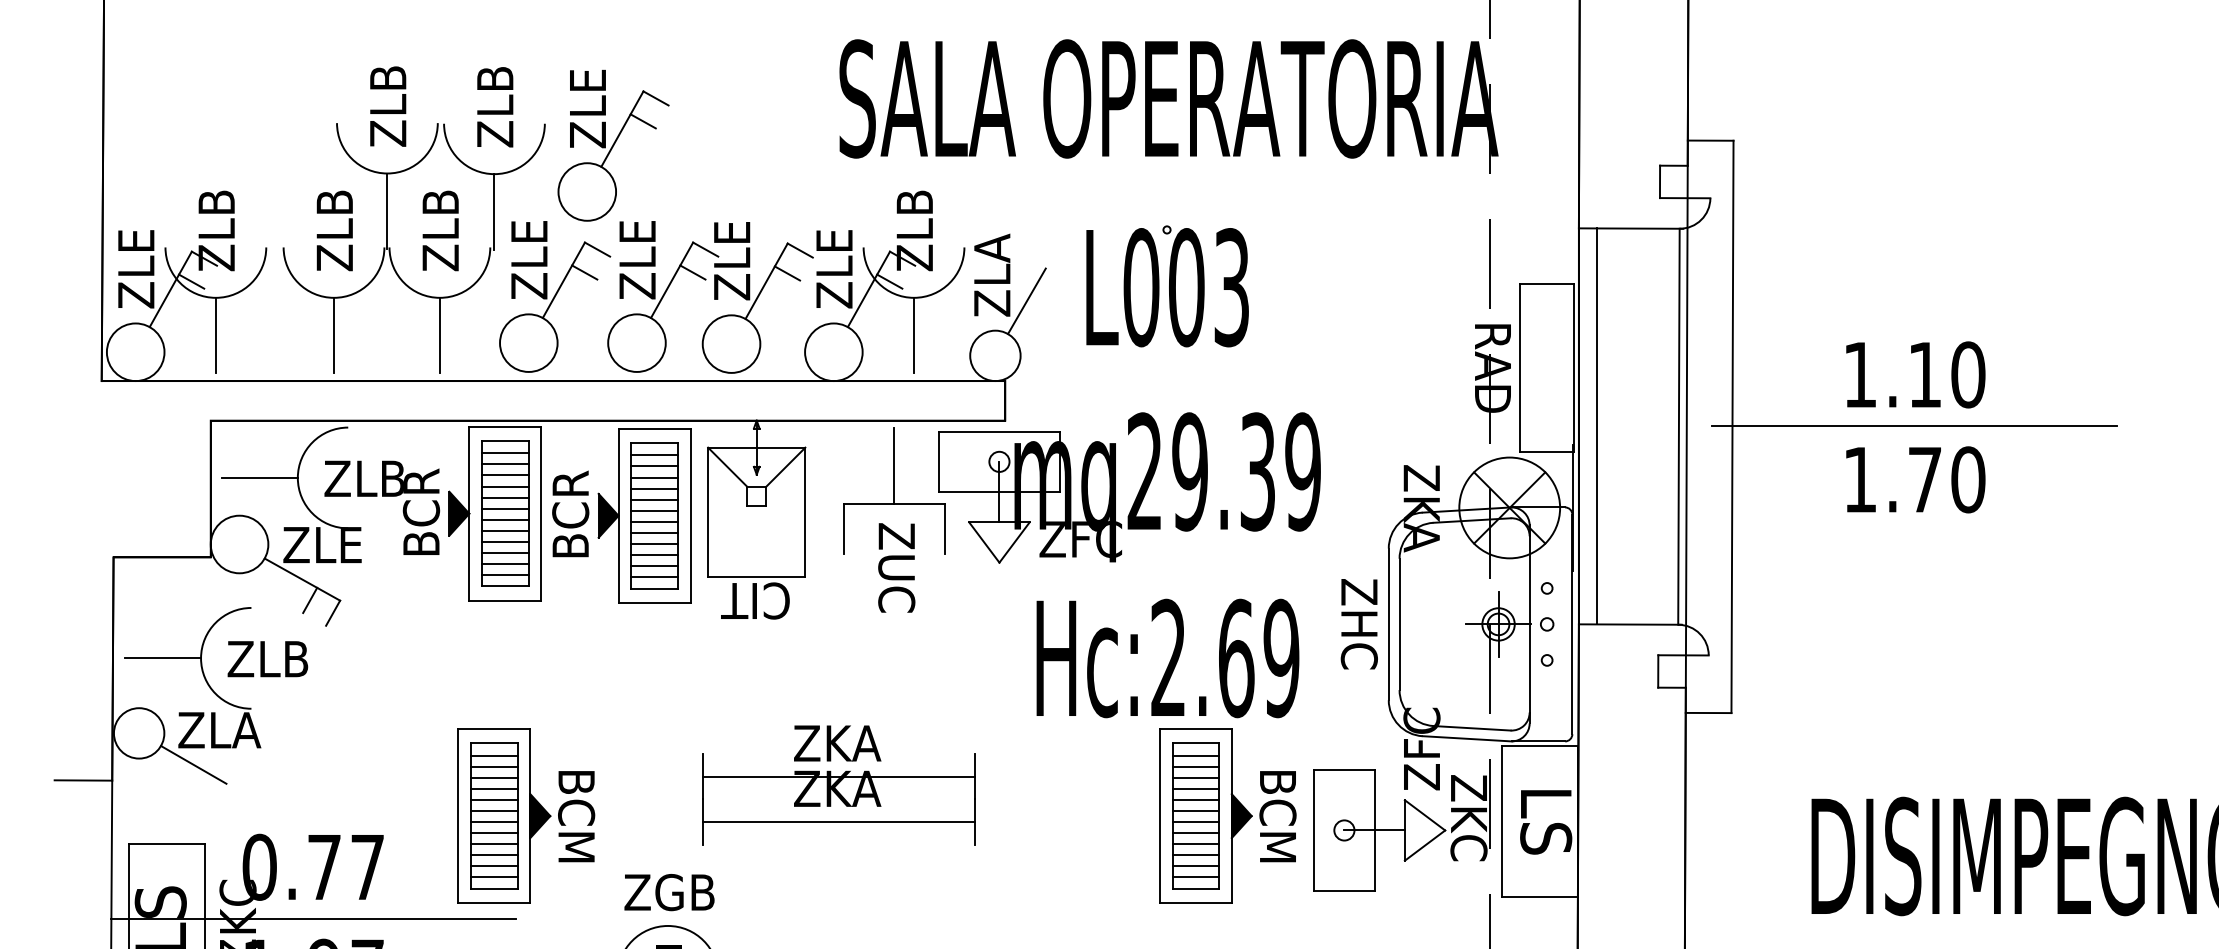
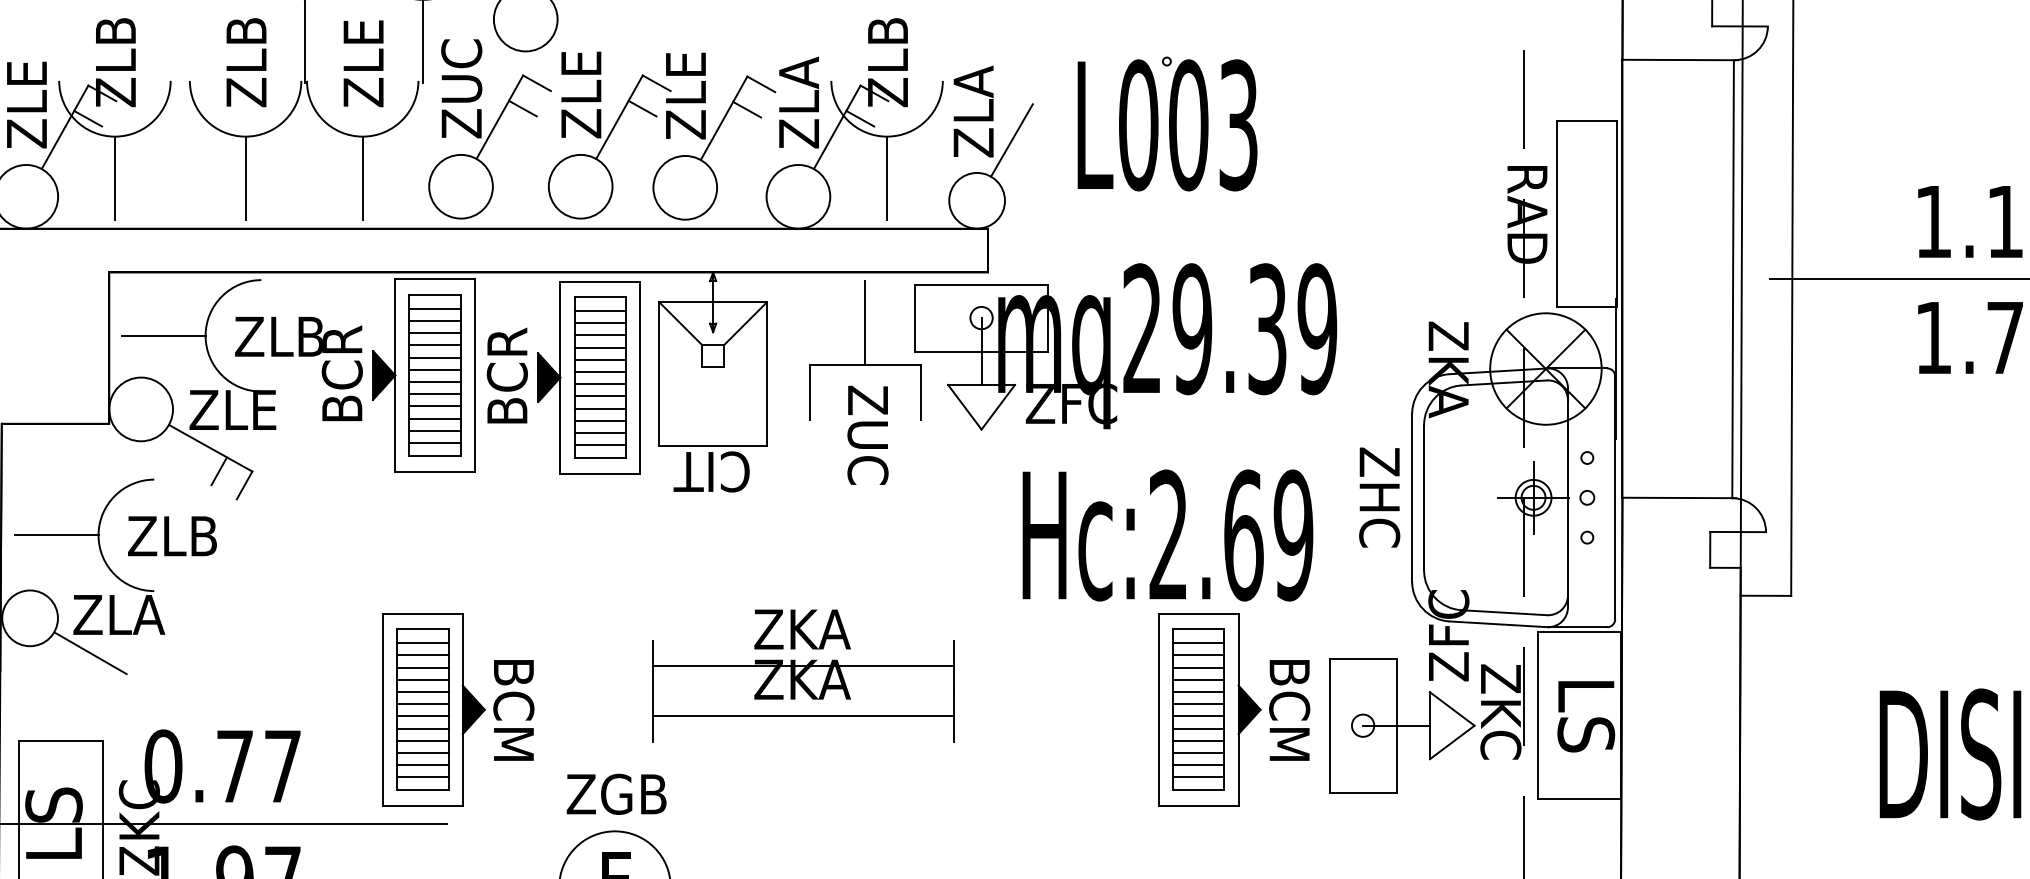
text: (440, 199) -> (363, 27), ZLB -> ZLE
text: (529, 238) -> (461, 71), ZLE -> ZUC
text: (834, 239) -> (799, 72), ZLE -> ZLA
line: (1596, 426) -> (1641, 278), removed

